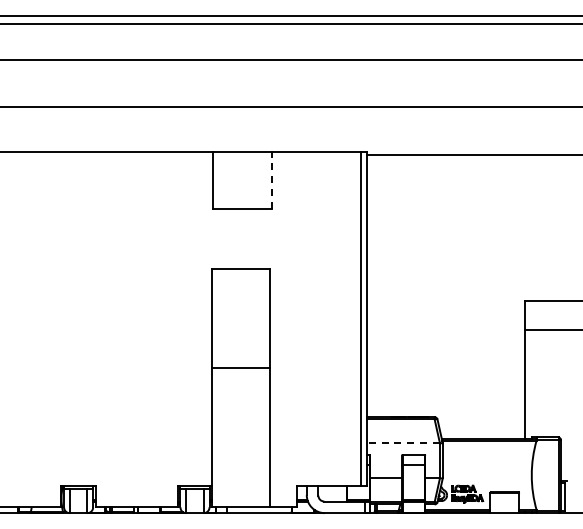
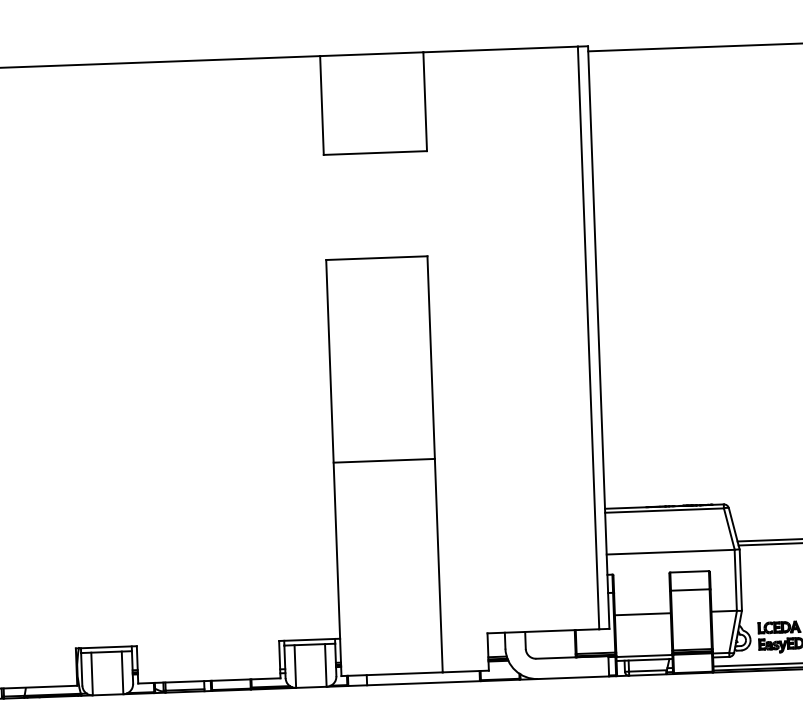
line: (272, 180) -> (425, 101), dashed -> solid
line: (241, 368) -> (384, 461), moved
line: (403, 443) -> (671, 552), dashed -> solid

